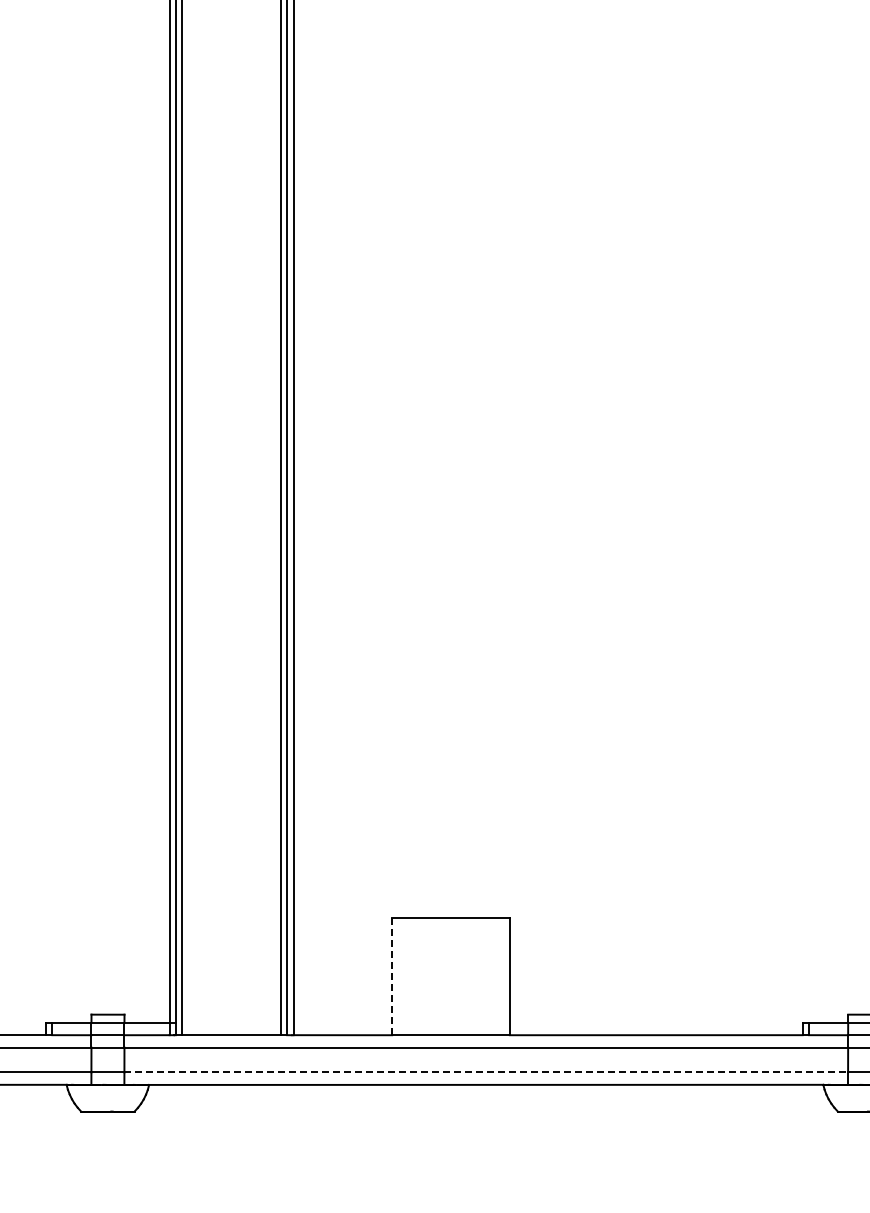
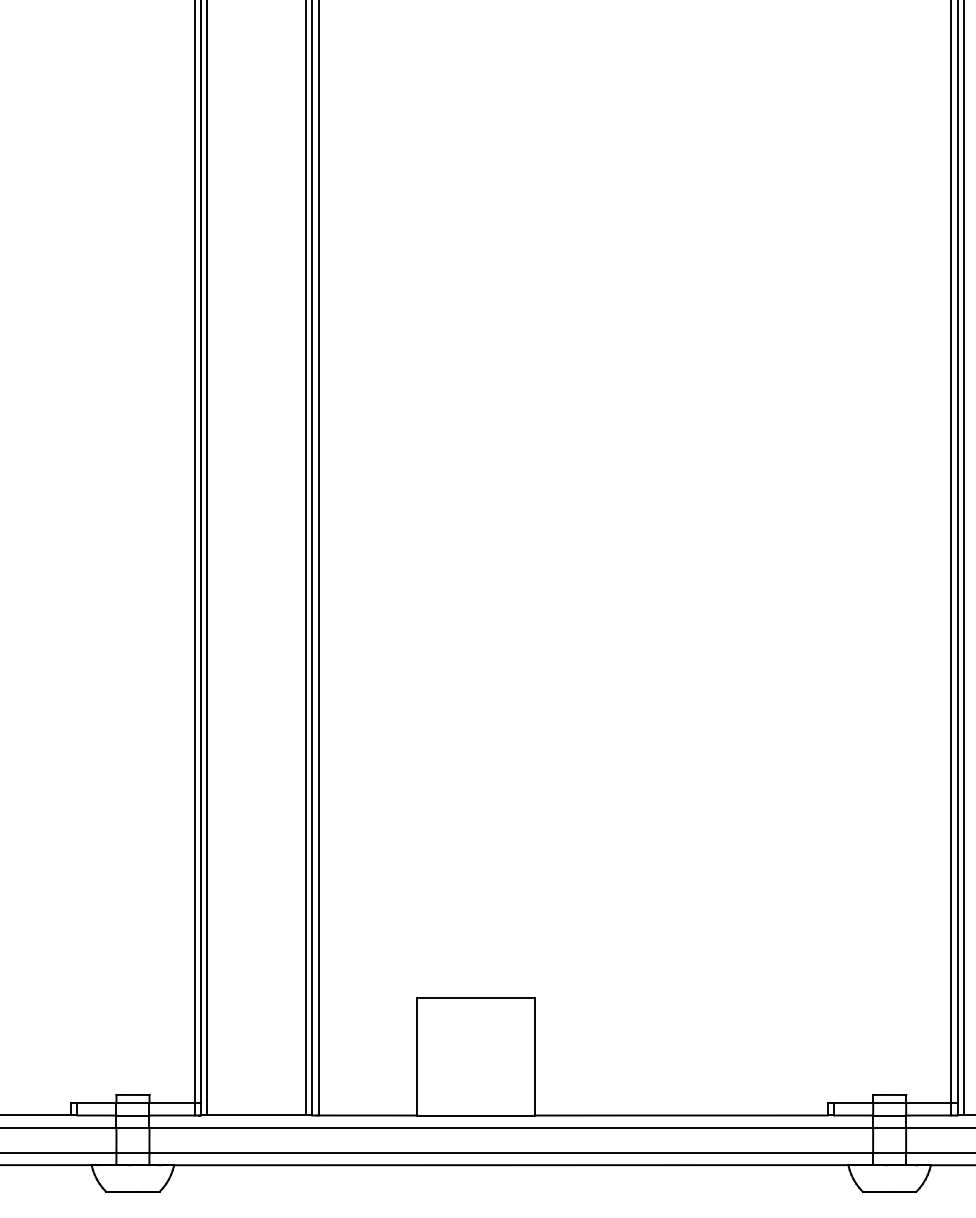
line: (392, 976) -> (417, 1056), dashed -> solid
line: (486, 1072) -> (511, 1152), dashed -> solid

